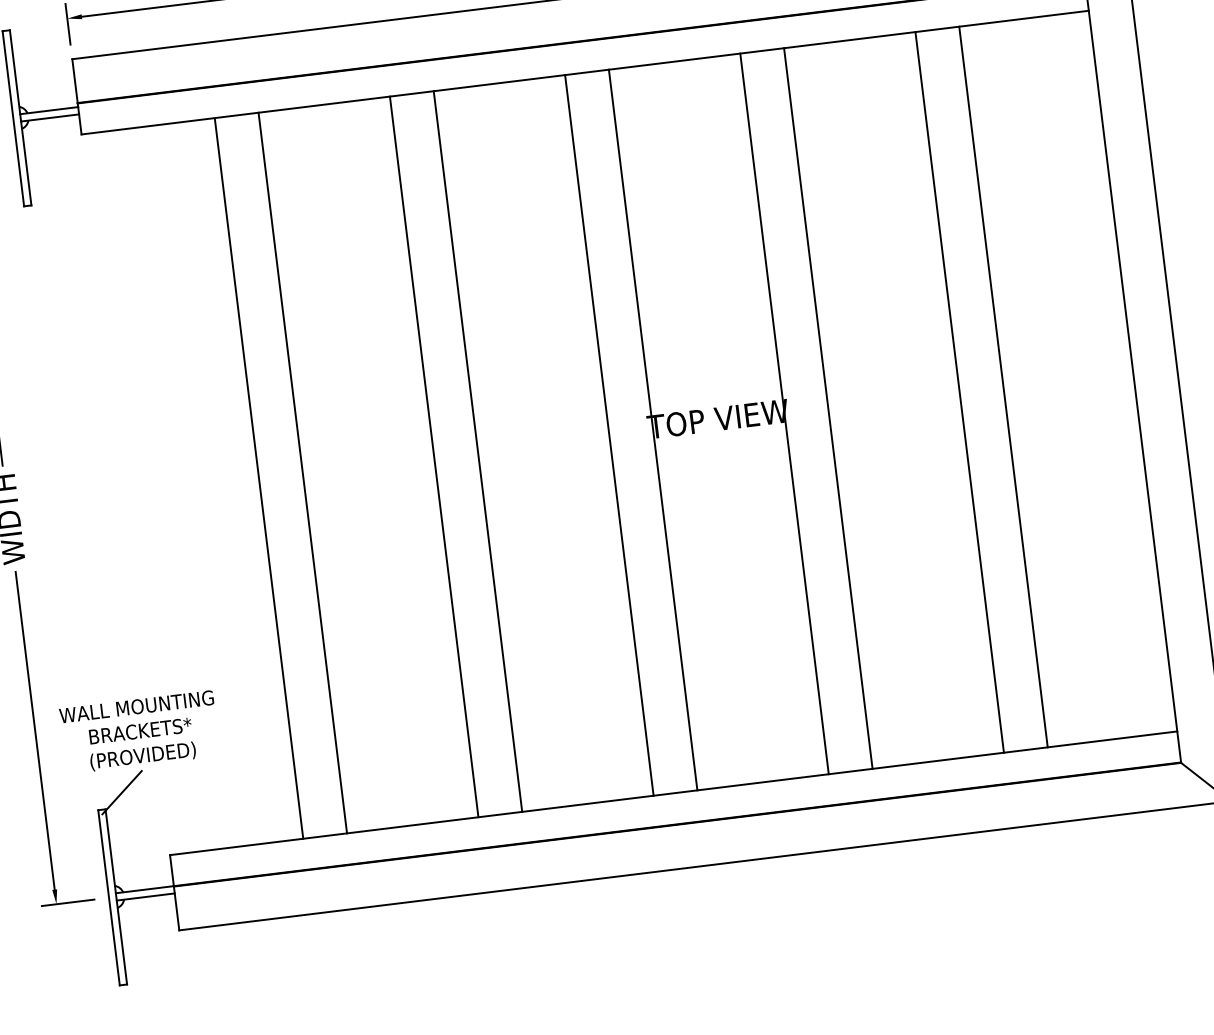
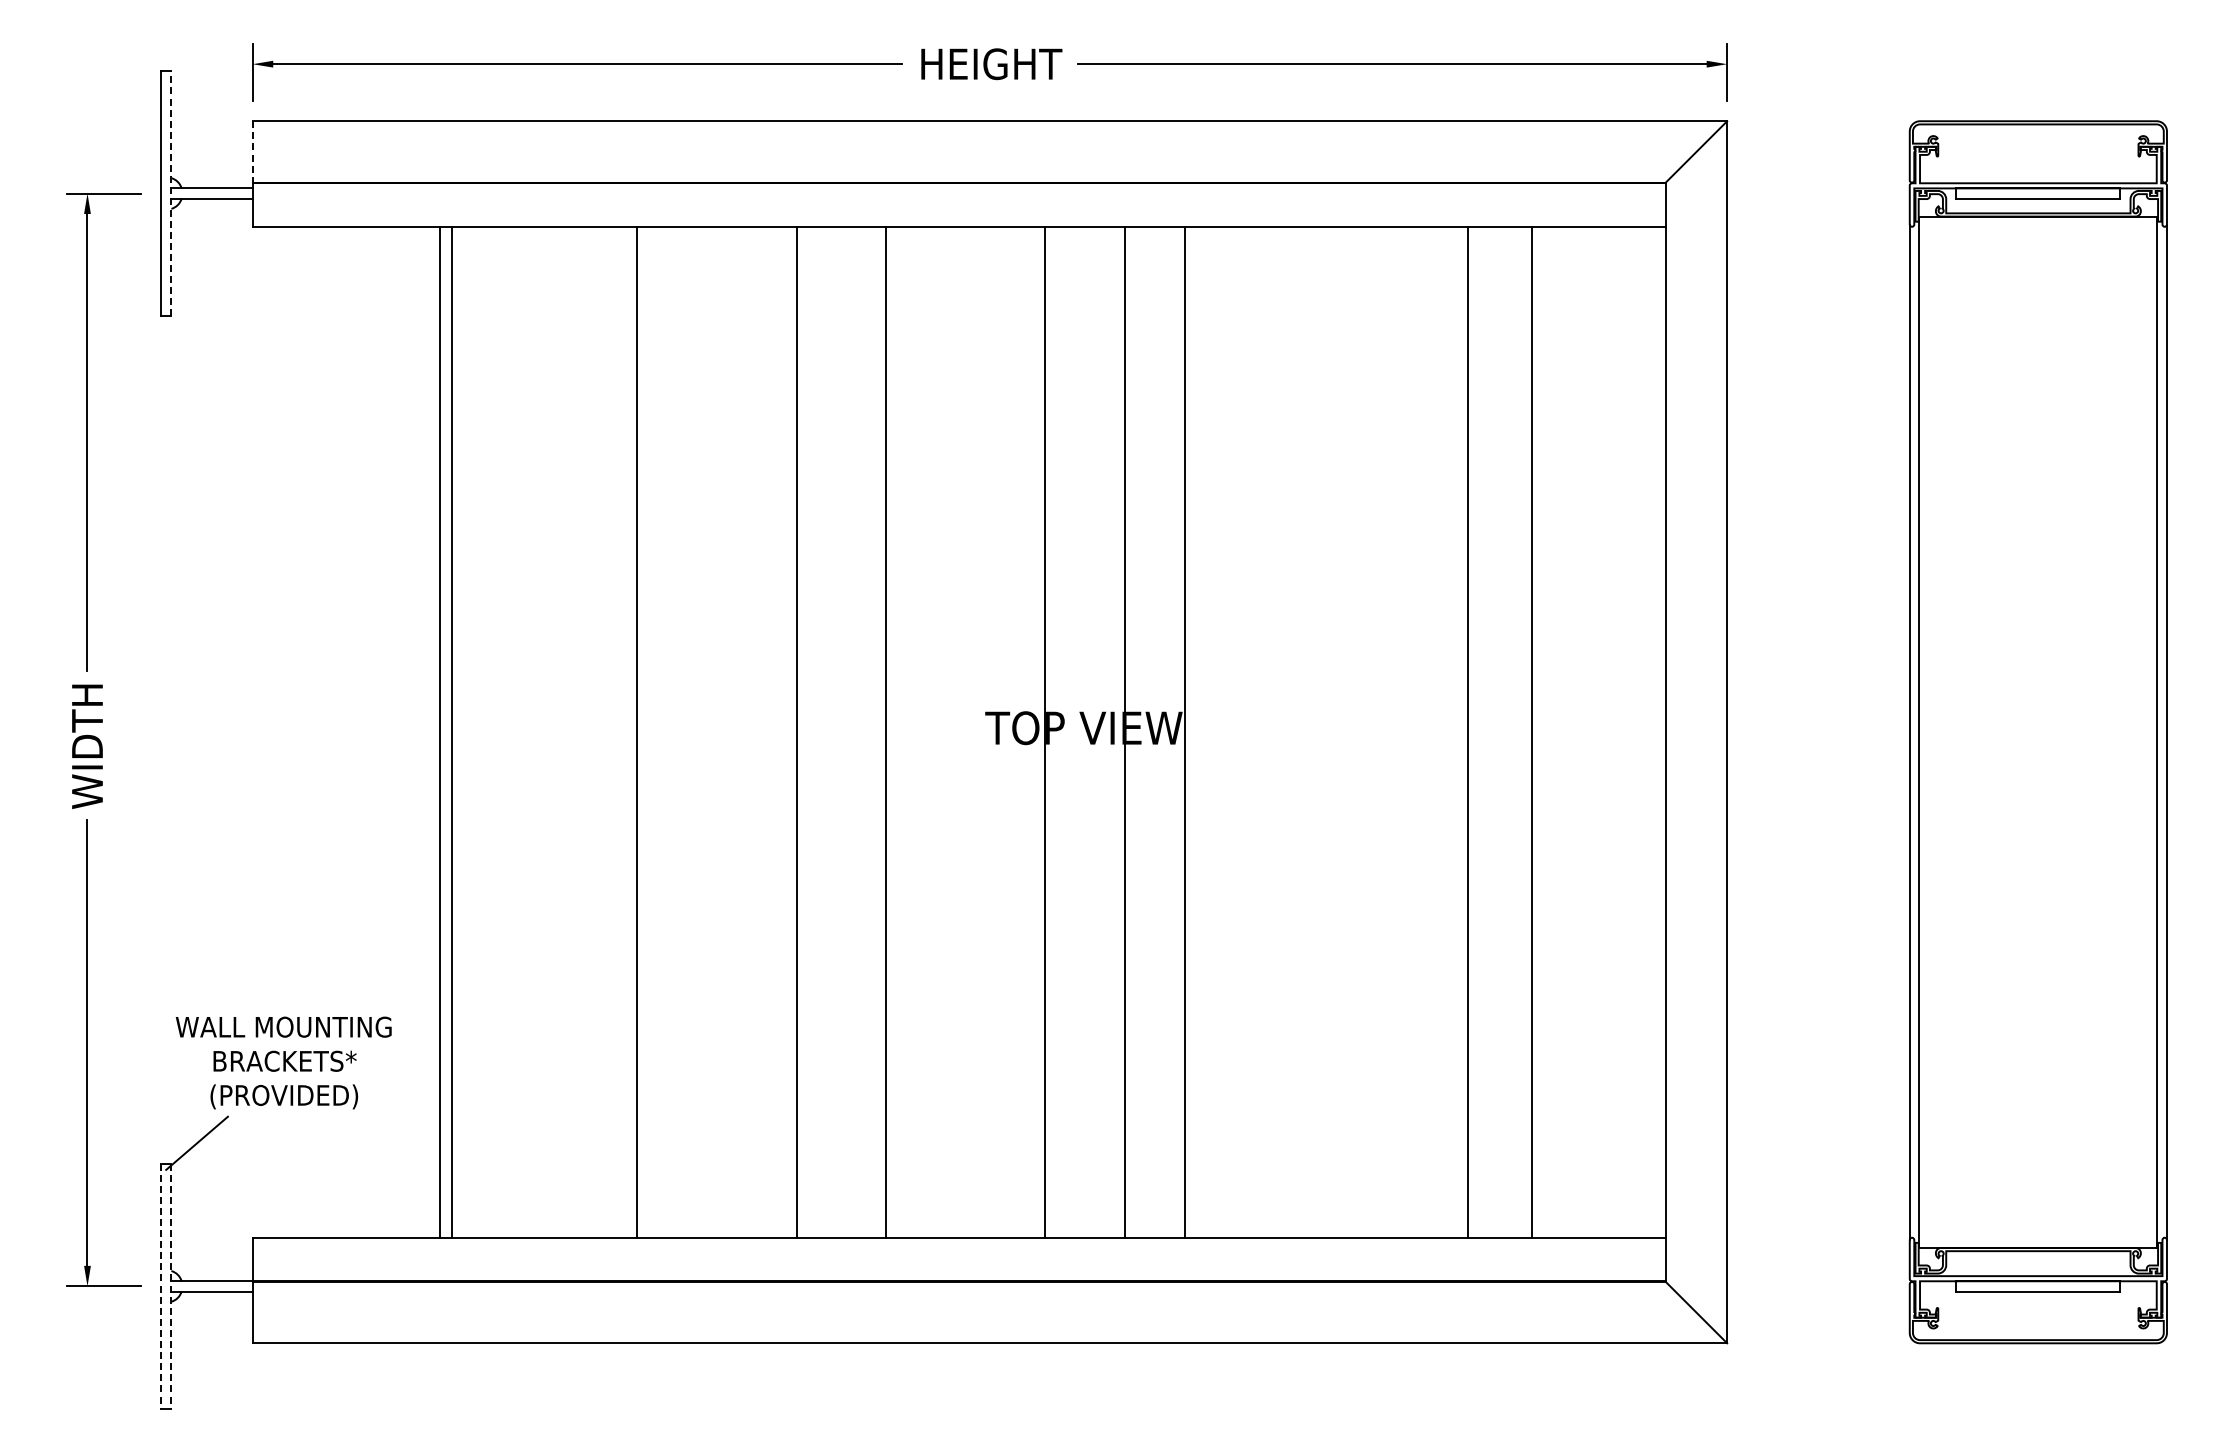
line: (74, 81) -> (252, 152), solid -> dashed
line: (20, 117) -> (171, 193), solid -> dashed
line: (1003, 386) -> (1532, 731), moved
line: (959, 391) -> (1467, 731), moved
line: (828, 407) -> (1185, 731), moved
line: (784, 413) -> (1124, 731), moved
line: (653, 429) -> (1044, 731), moved
line: (609, 434) -> (886, 731), moved
line: (477, 451) -> (796, 731), moved
line: (434, 456) -> (637, 731), moved
line: (303, 472) -> (452, 731), moved
text: (139, 732) -> (283, 1062), moved
line: (116, 896) -> (171, 1286), solid -> dashed
line: (109, 897) -> (161, 1286), solid -> dashed

